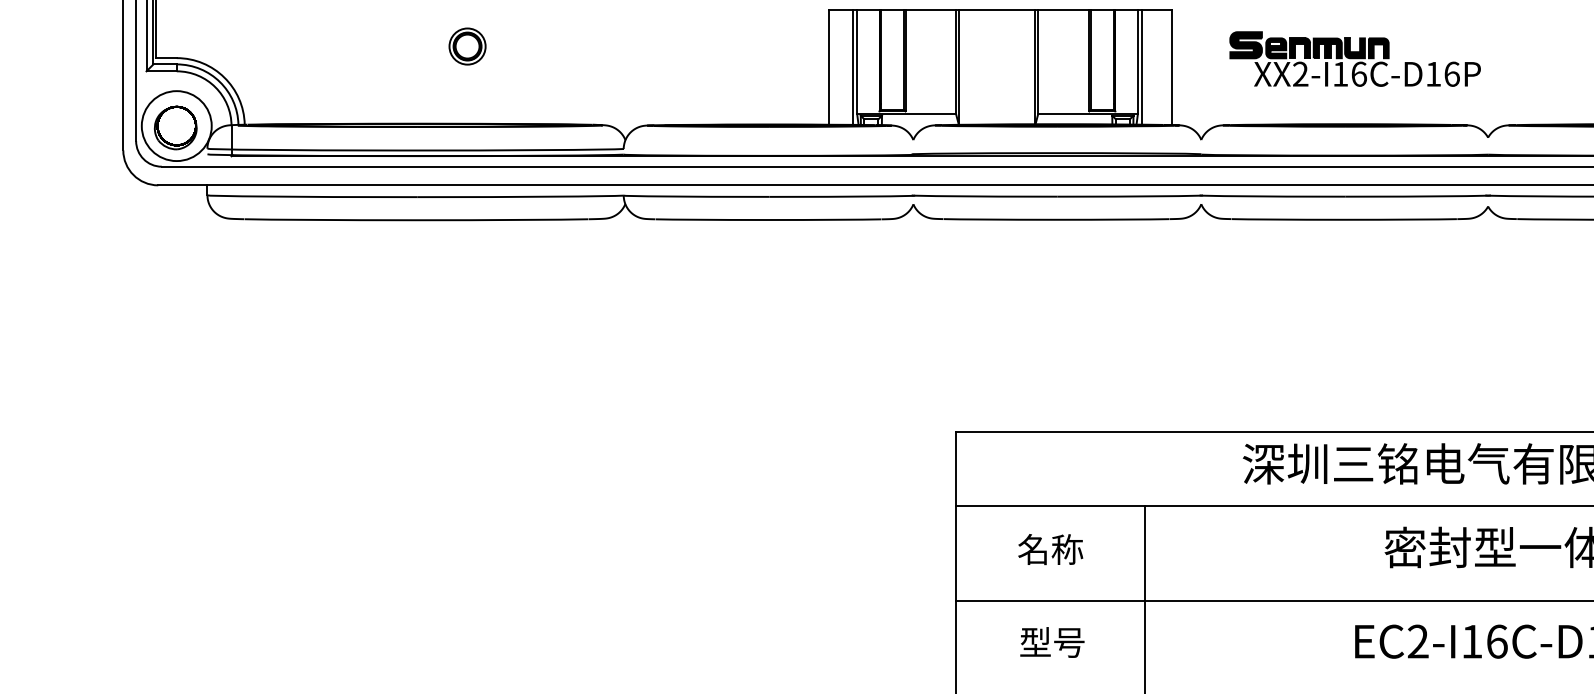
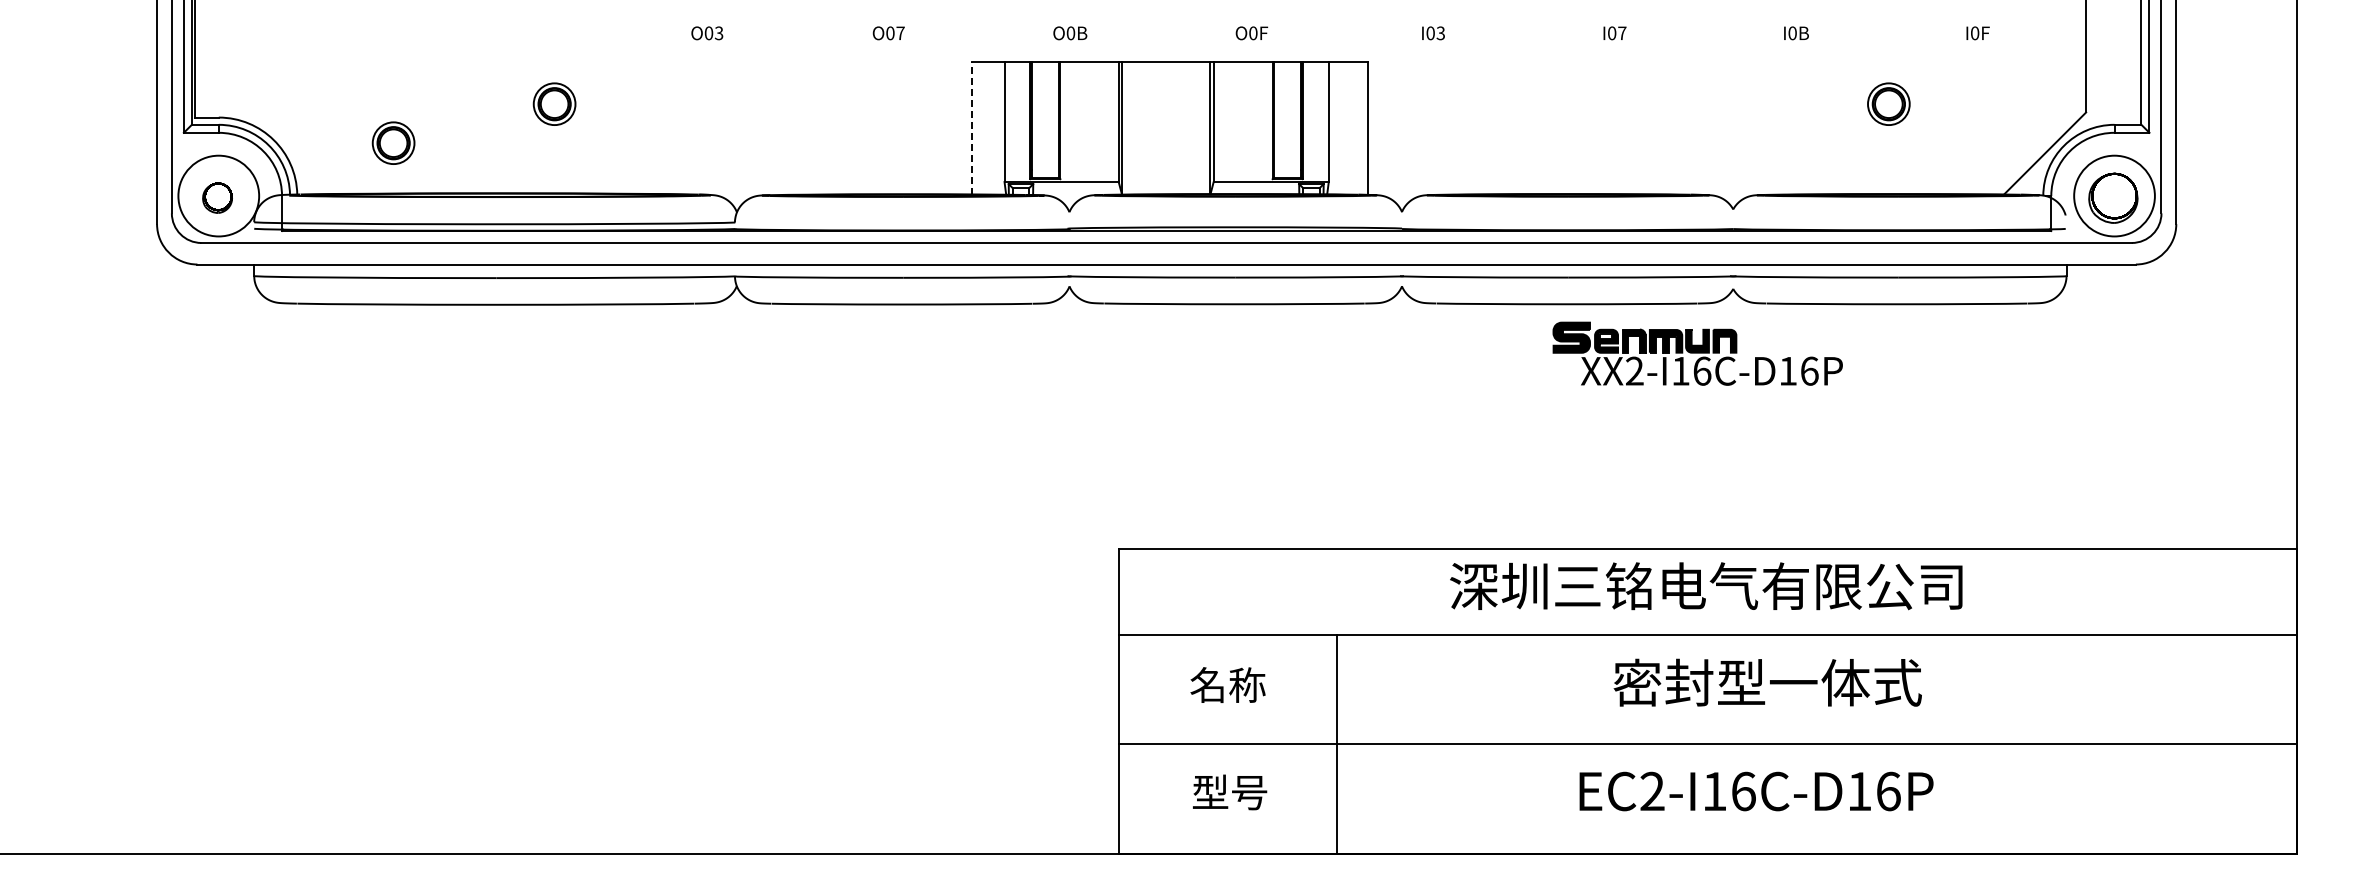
part: (1355, 58) -> (1697, 353), moved
line: (828, 66) -> (971, 127), solid -> dashed
line: (853, 67) -> (1000, 128), removed
line: (1142, 67) -> (1333, 128), removed
part: (328, 79) -> (393, 142), added
part: (175, 127) -> (217, 197), size x0.6

